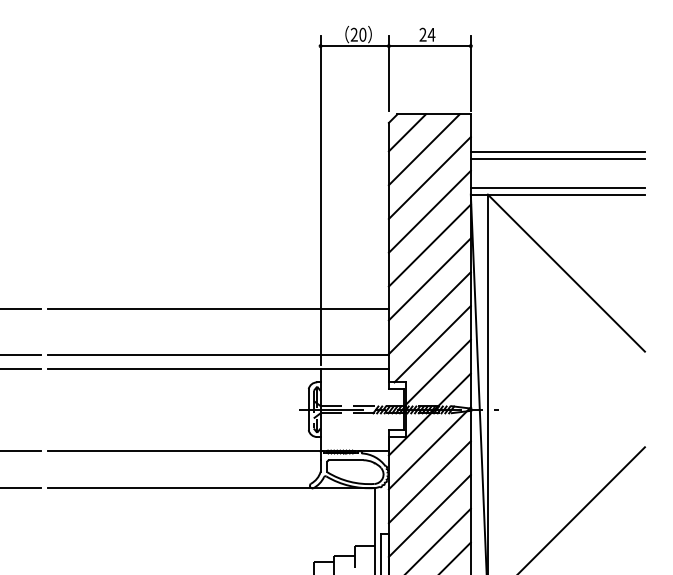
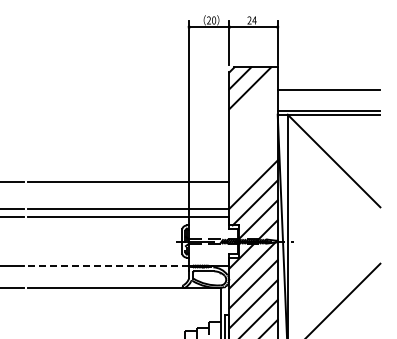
line: (556, 158) -> (328, 93), removed
line: (429, 177) -> (253, 104), removed
line: (429, 211) -> (253, 124), removed
line: (429, 245) -> (253, 144), removed
line: (429, 279) -> (253, 164), removed
line: (183, 450) -> (108, 265), solid -> dashed

